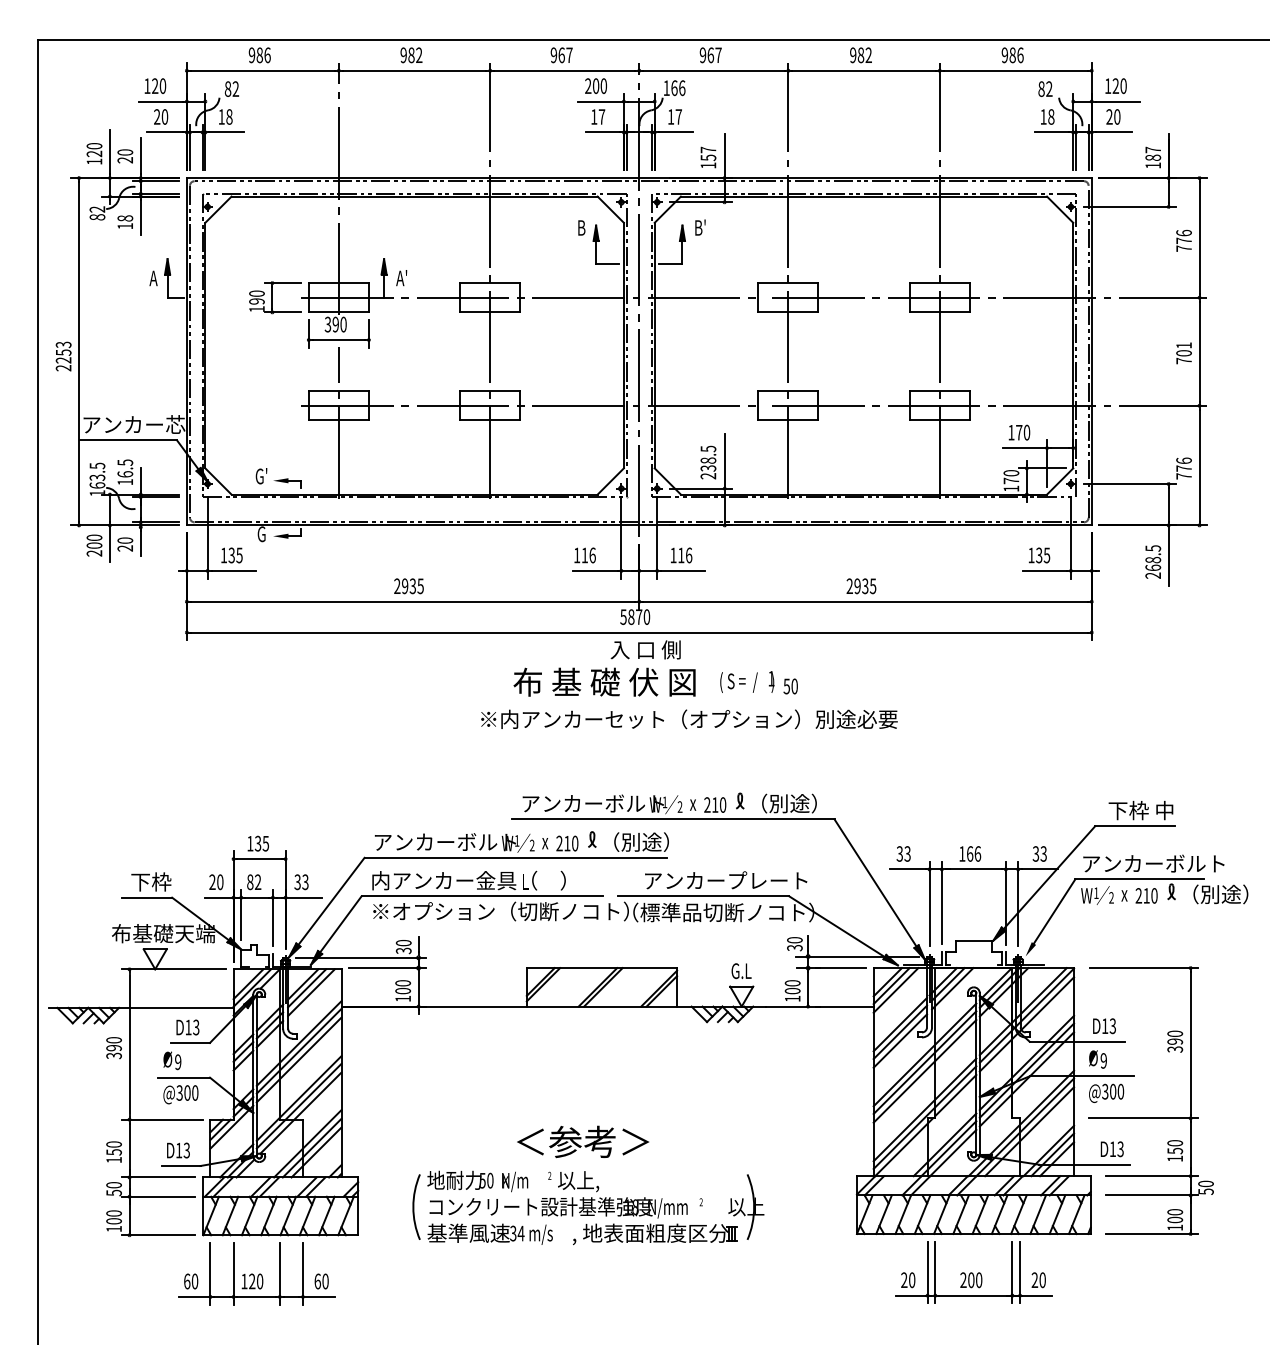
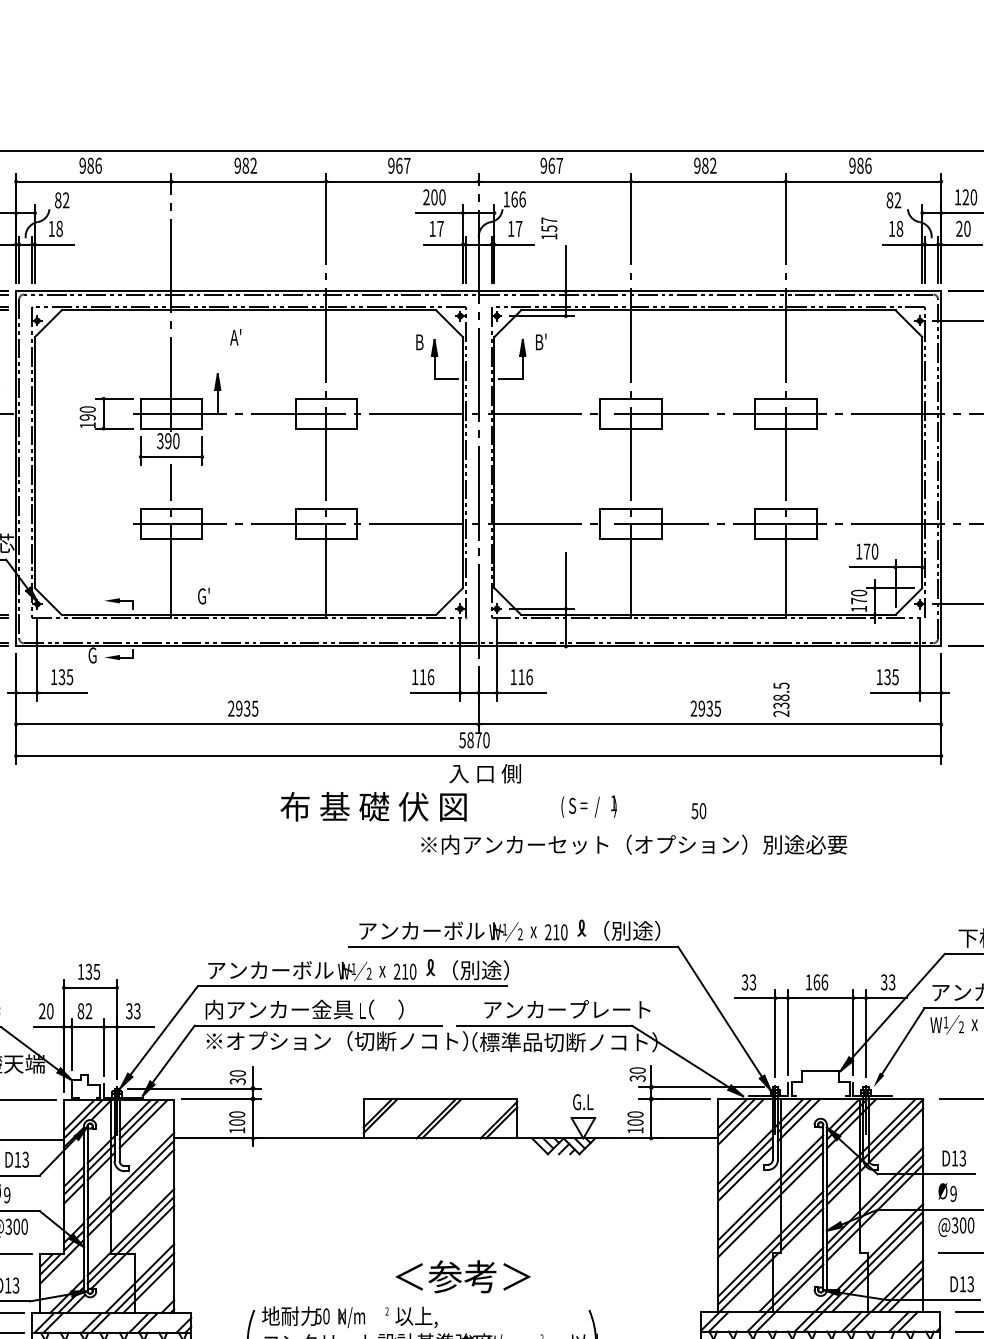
text: (708, 157) -> (549, 228), moved
text: (401, 278) -> (235, 337), moved
text: (708, 462) -> (781, 699), moved
text: (261, 476) -> (203, 596), moved
text: (604, 681) -> (373, 806), moved
text: (790, 686) -> (698, 811), moved
text: (689, 719) -> (634, 844), moved
text: (583, 1141) -> (463, 1276), moved

